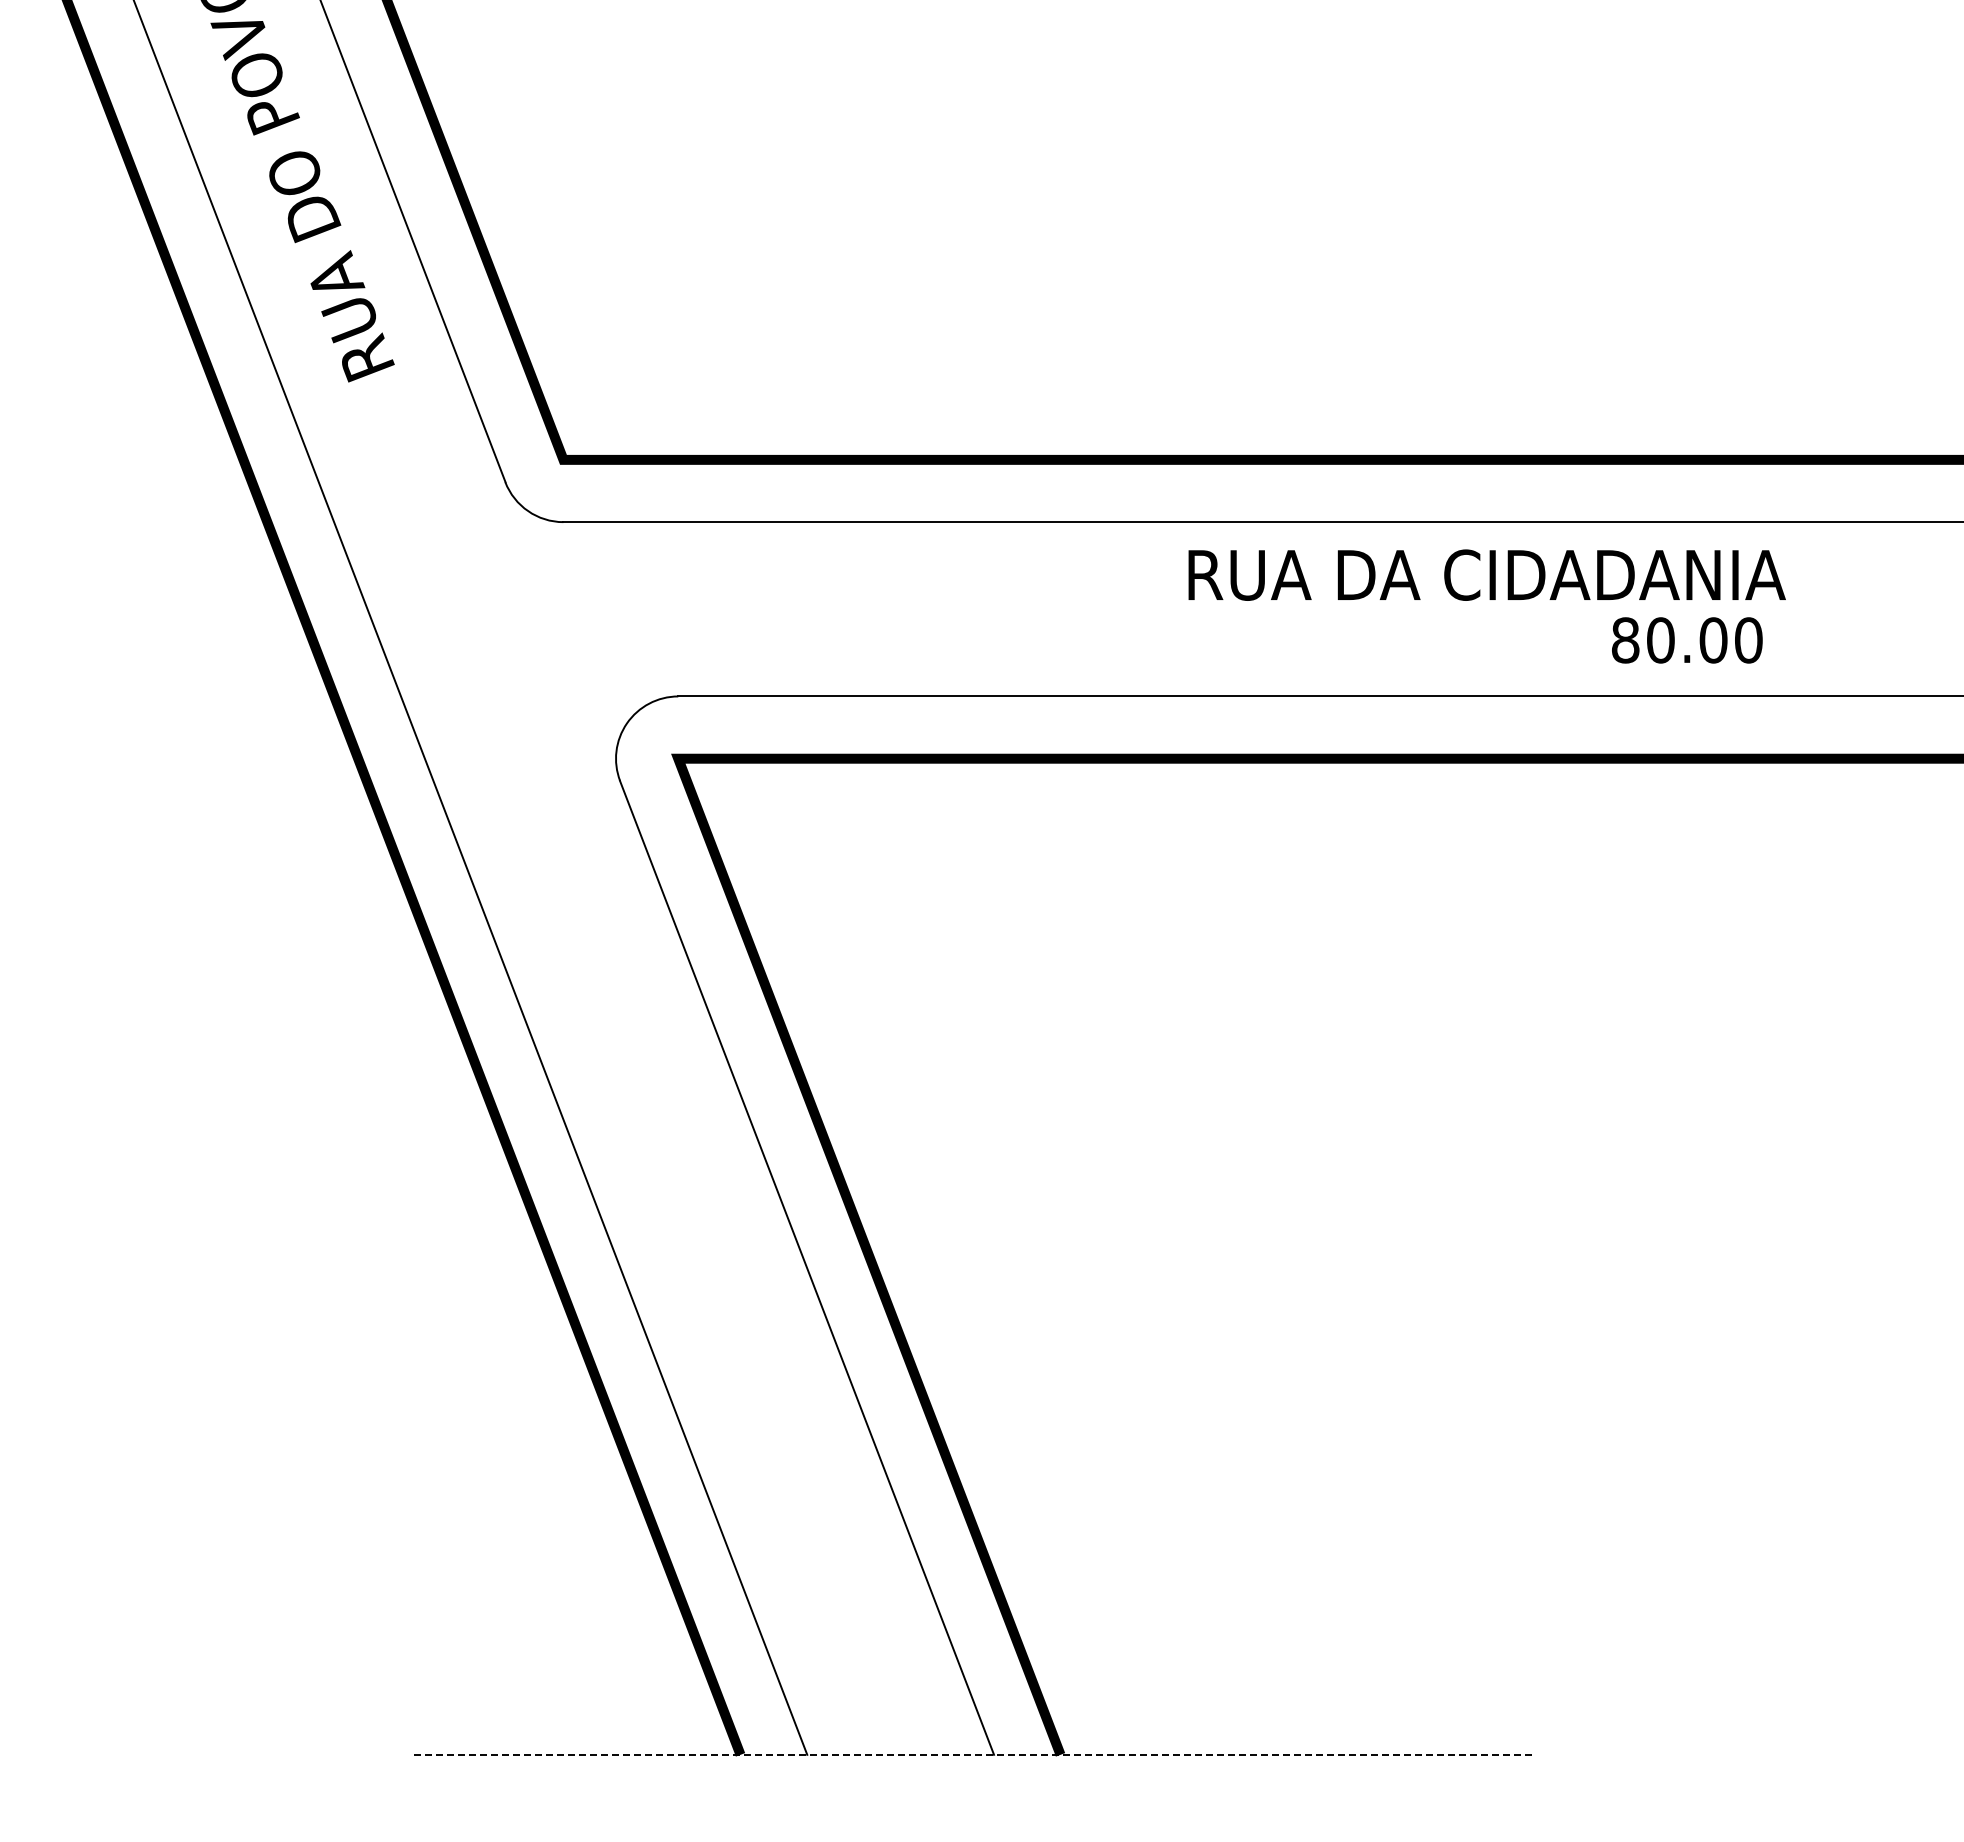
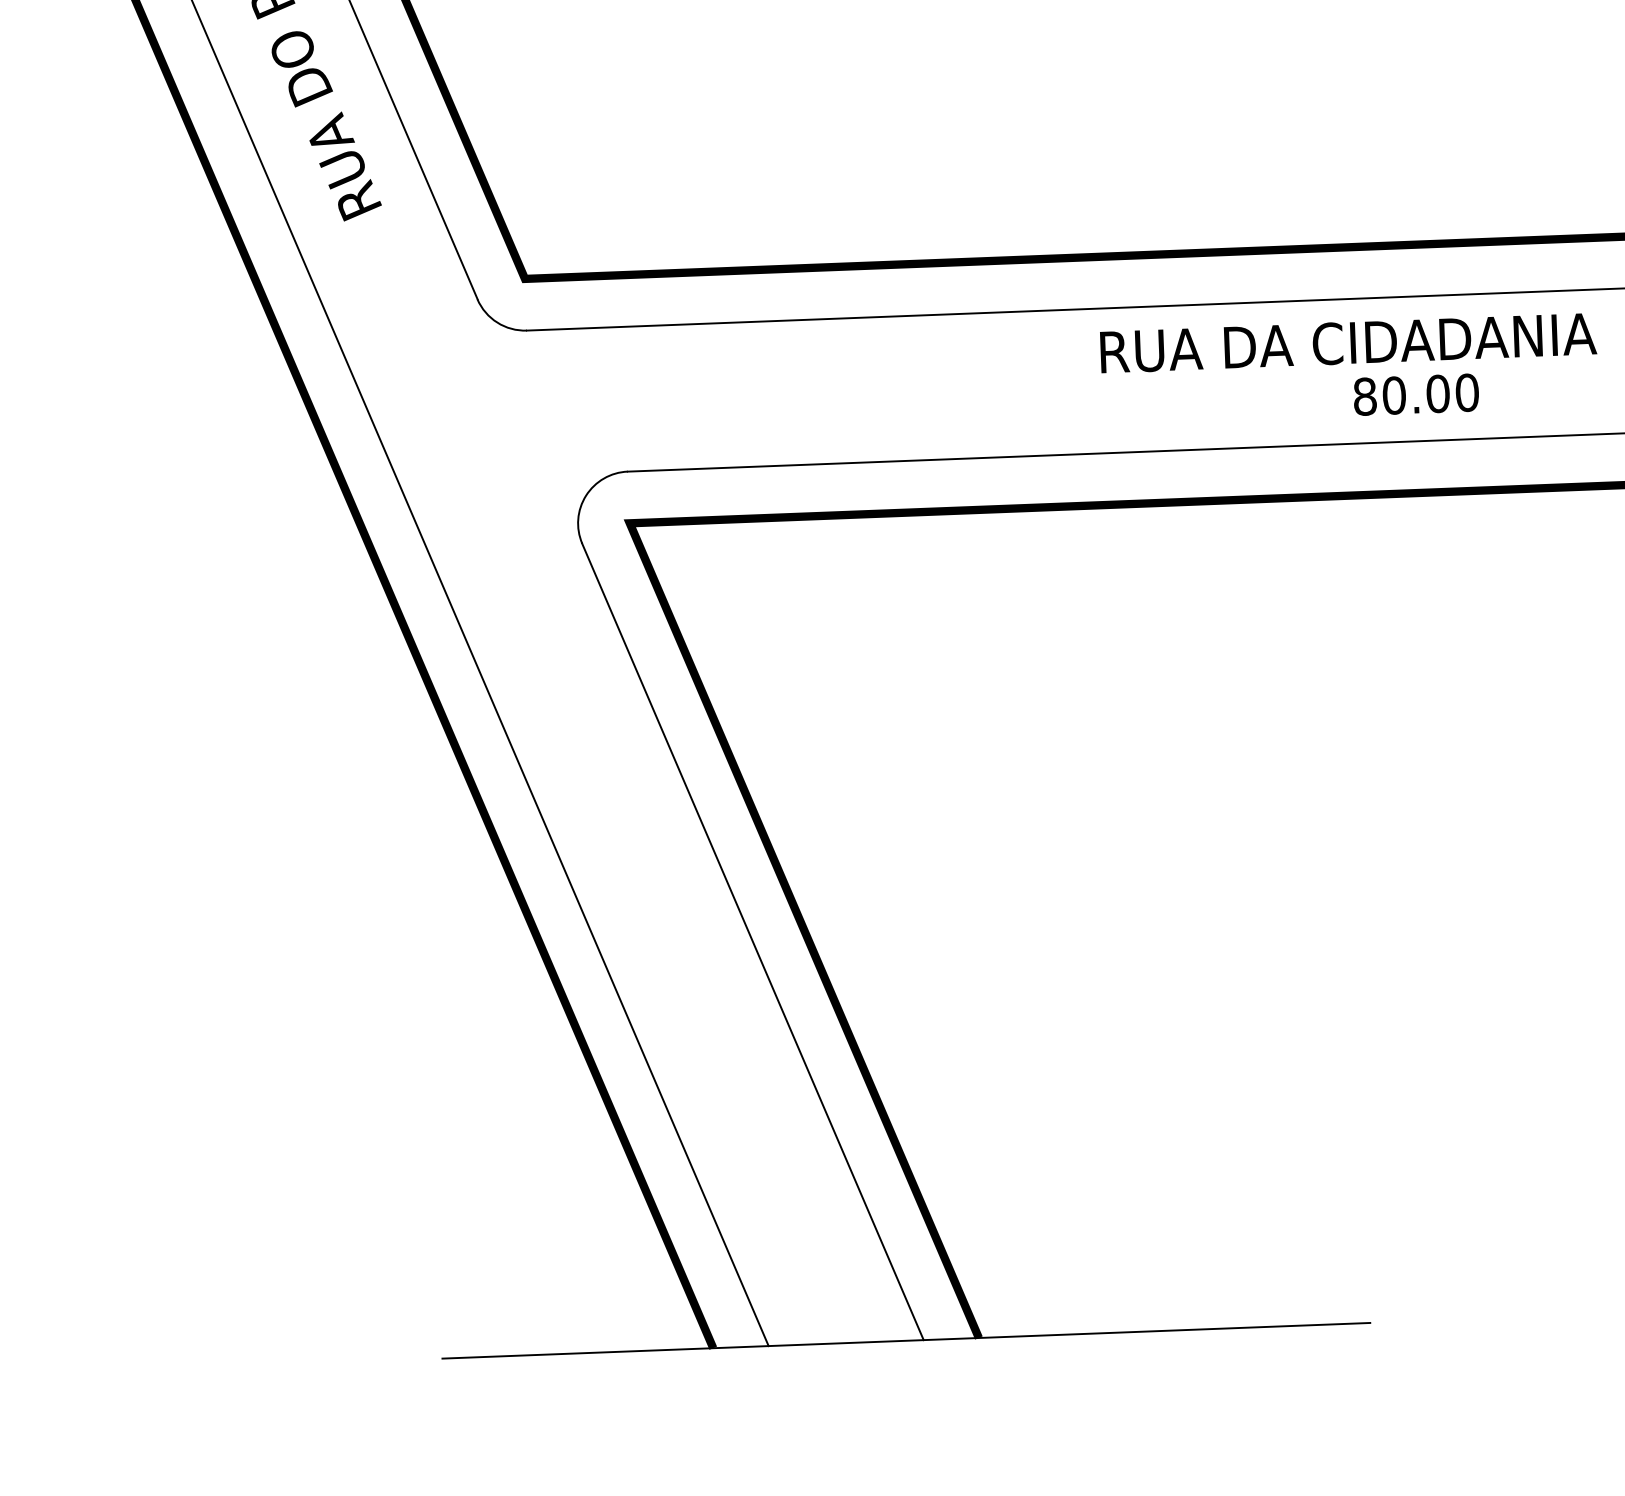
text: (1486, 574) -> (1347, 342), moved
text: (1687, 640) -> (1416, 394), moved
line: (973, 1754) -> (906, 1340), dashed -> solid

